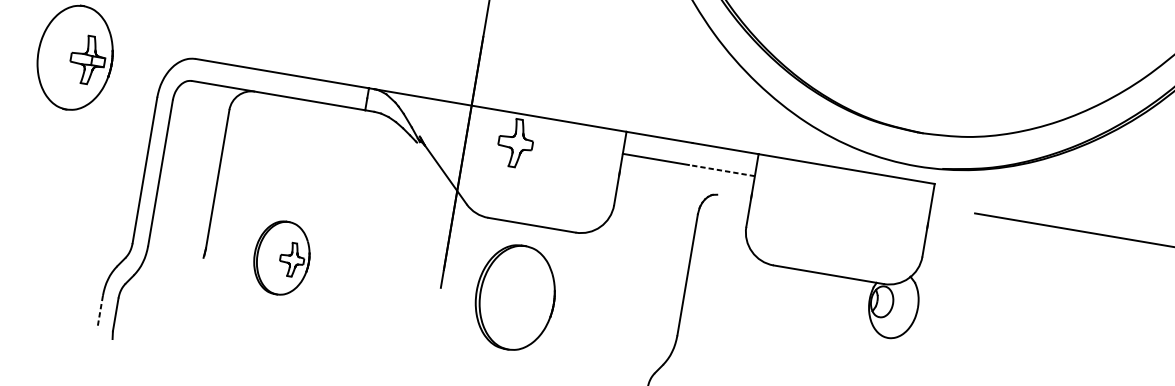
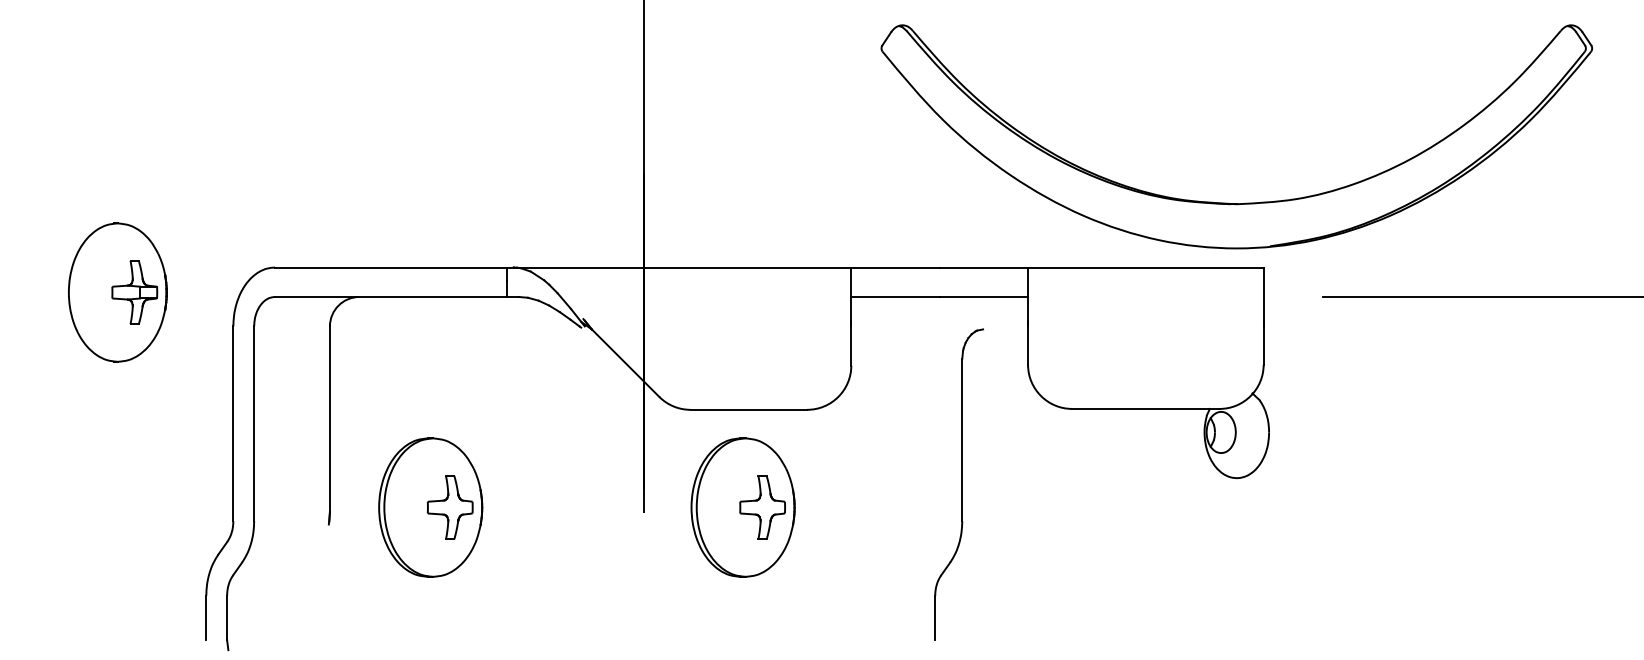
part: (515, 143) -> (762, 507), moved
line: (721, 170) -> (983, 296), dashed -> solid
part: (281, 257) -> (430, 507), size x1.43
line: (100, 312) -> (206, 618), dashed -> solid

